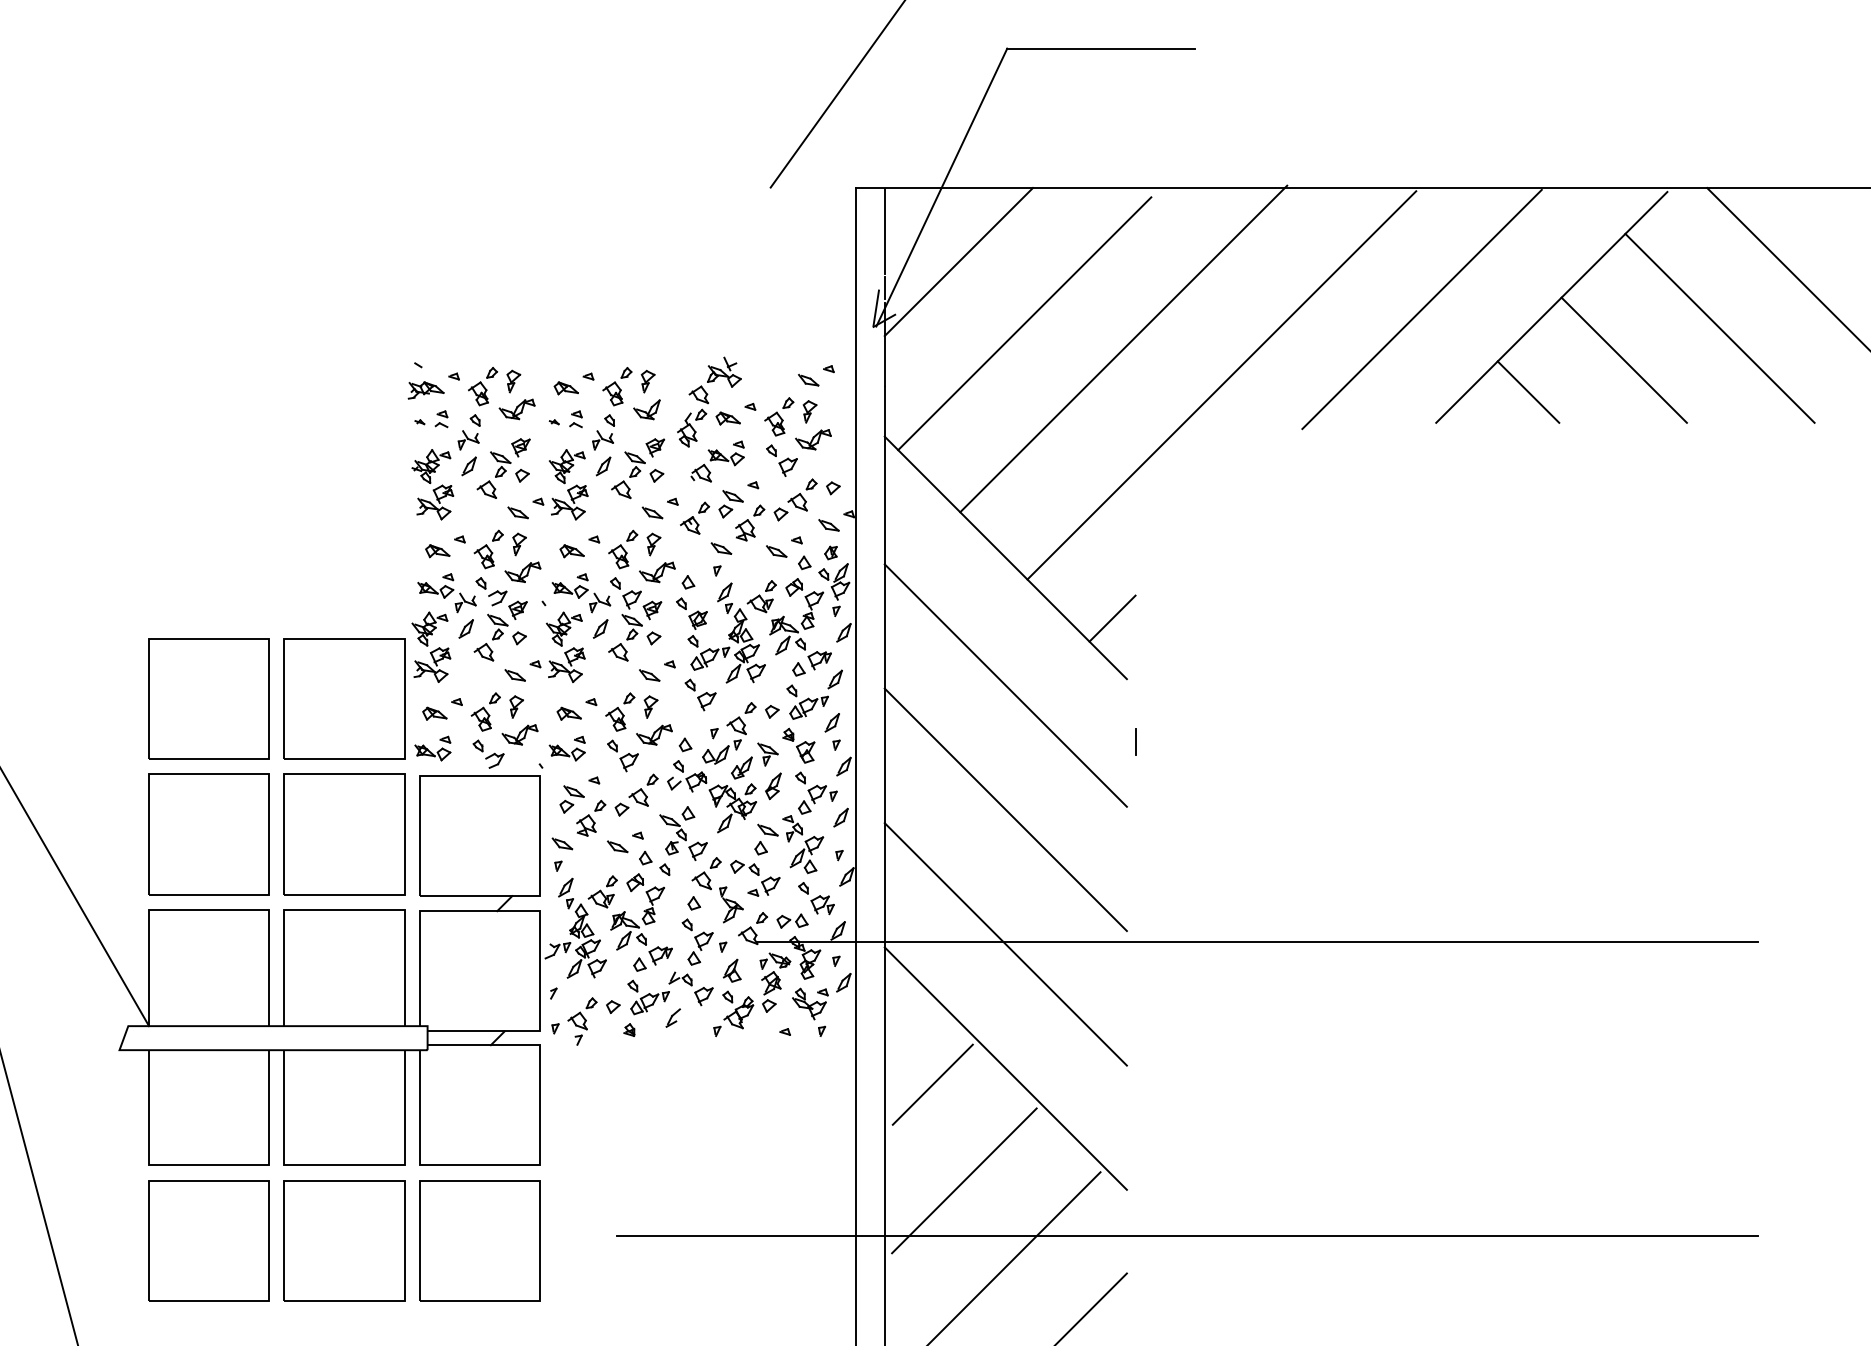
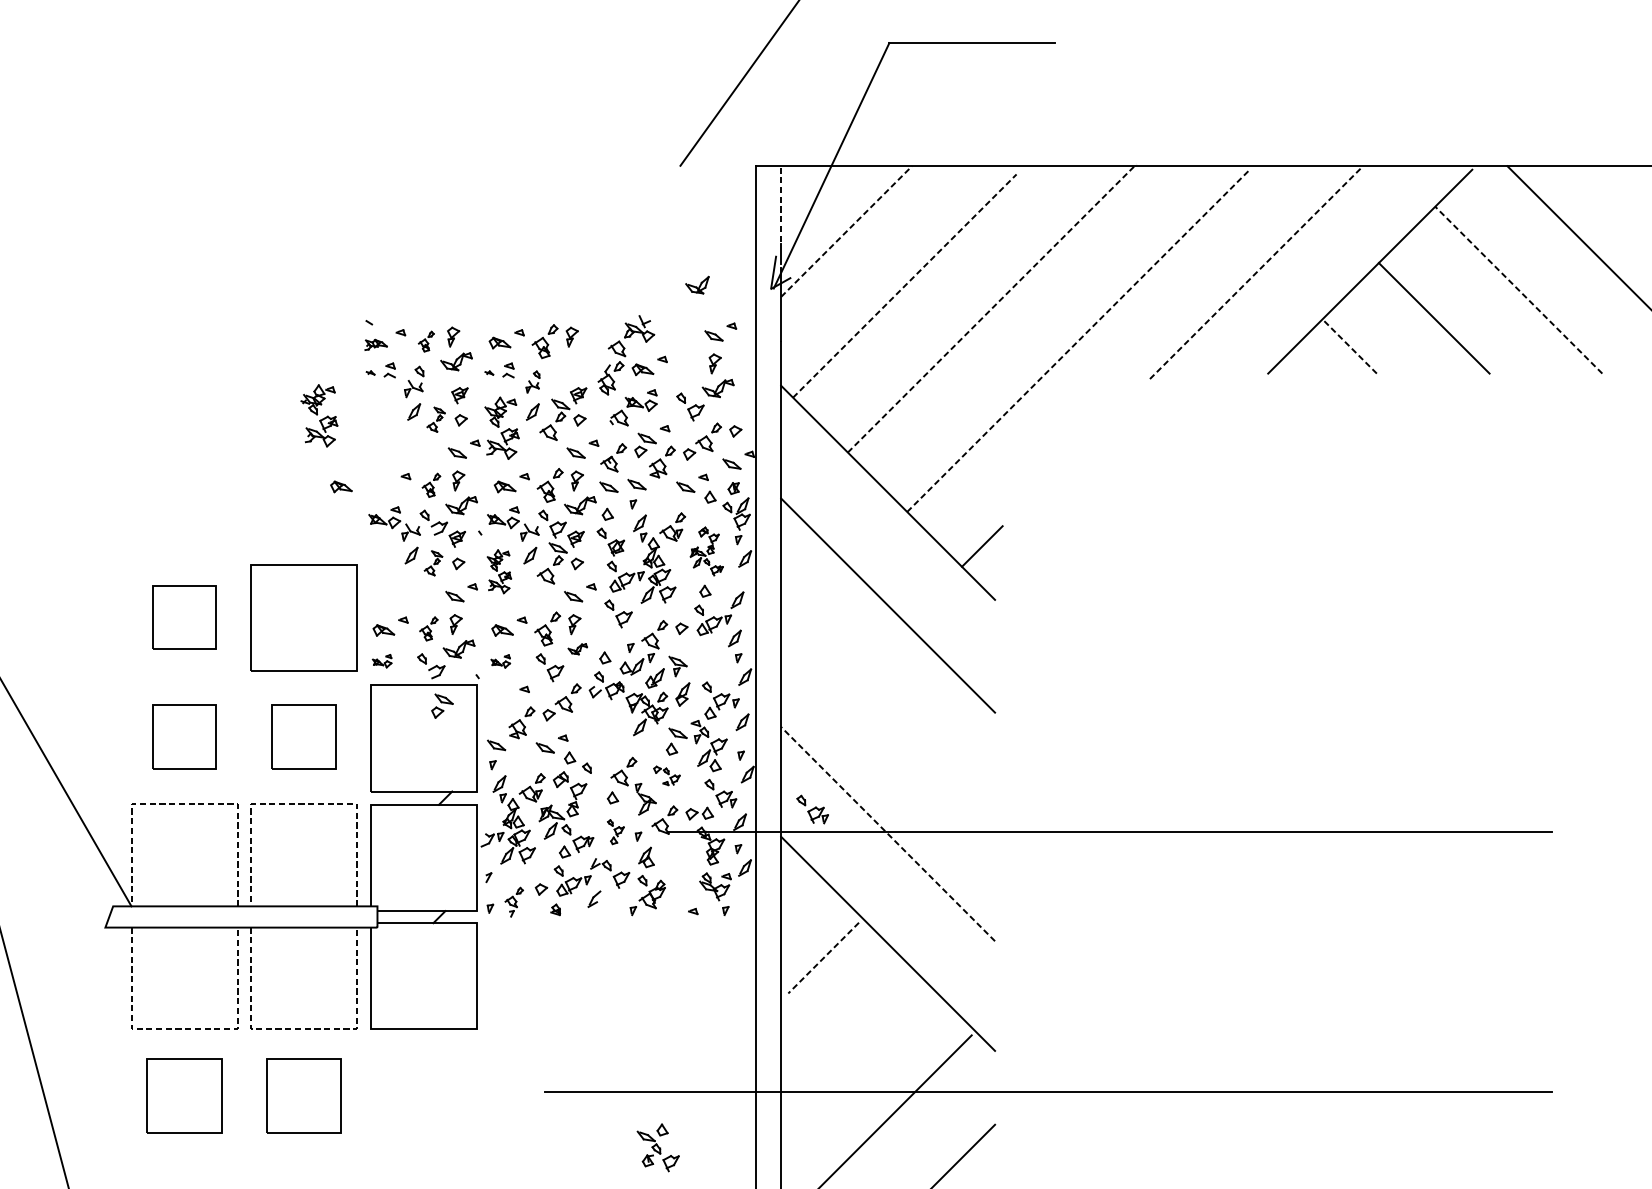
line: (884, 230) -> (780, 203), solid -> dashed
line: (958, 262) -> (846, 231), solid -> dashed
line: (1422, 309) -> (1256, 273), solid -> dashed
line: (1024, 323) -> (904, 285), solid -> dashed
line: (1720, 328) -> (1519, 290), solid -> dashed
line: (1124, 348) -> (992, 307), solid -> dashed
line: (1221, 385) -> (1078, 340), solid -> dashed
part: (482, 386) -> (425, 341), size x0.6
part: (425, 390) -> (375, 345), size x0.7
line: (1528, 391) -> (1349, 345), solid -> dashed
part: (646, 409) -> (697, 284), moved
part: (779, 416) -> (688, 367), removed
part: (603, 432) -> (532, 382), size x0.7
part: (493, 474) -> (435, 419), size x0.6
part: (432, 484) -> (319, 415), moved
part: (488, 549) -> (431, 485), size x0.7
part: (437, 551) -> (341, 487), moved
part: (689, 551) -> (608, 487), added
part: (800, 624) -> (706, 551), size x0.6
part: (490, 637) -> (433, 563), size x0.6
part: (431, 646) -> (380, 571), removed
part: (565, 646) -> (499, 571), size x0.7
part: (208, 698) -> (183, 617), size x0.6
part: (485, 711) -> (428, 628), size x0.7
part: (654, 734) -> (577, 648), size x0.6
line: (1135, 742) -> (1002, 655), removed
part: (798, 745) -> (705, 658), removed
part: (432, 748) -> (381, 661), size x0.6
part: (566, 748) -> (500, 661), size x0.6
part: (571, 799) -> (441, 706), moved
line: (1005, 809) -> (887, 715), removed
part: (683, 833) -> (658, 1147), moved
part: (208, 834) -> (183, 737), size x0.6
part: (344, 834) -> (304, 737), size x0.6
part: (755, 878) -> (667, 775), size x0.6
line: (208, 909) -> (183, 803), solid -> dashed
line: (344, 909) -> (304, 803), solid -> dashed
part: (920, 916) -> (812, 809), added
part: (697, 941) -> (615, 831), size x0.6
line: (1005, 944) -> (887, 834), solid -> dashed
part: (775, 982) -> (684, 867), removed
part: (582, 1021) -> (514, 902), size x0.7
line: (932, 1084) -> (823, 957), solid -> dashed
line: (209, 1165) -> (184, 1029), solid -> dashed
line: (345, 1165) -> (304, 1029), solid -> dashed
line: (964, 1180) -> (851, 1042), removed
part: (208, 1240) -> (183, 1095), size x0.7
part: (344, 1240) -> (304, 1095), size x0.7
part: (479, 1240) -> (423, 1095), removed

